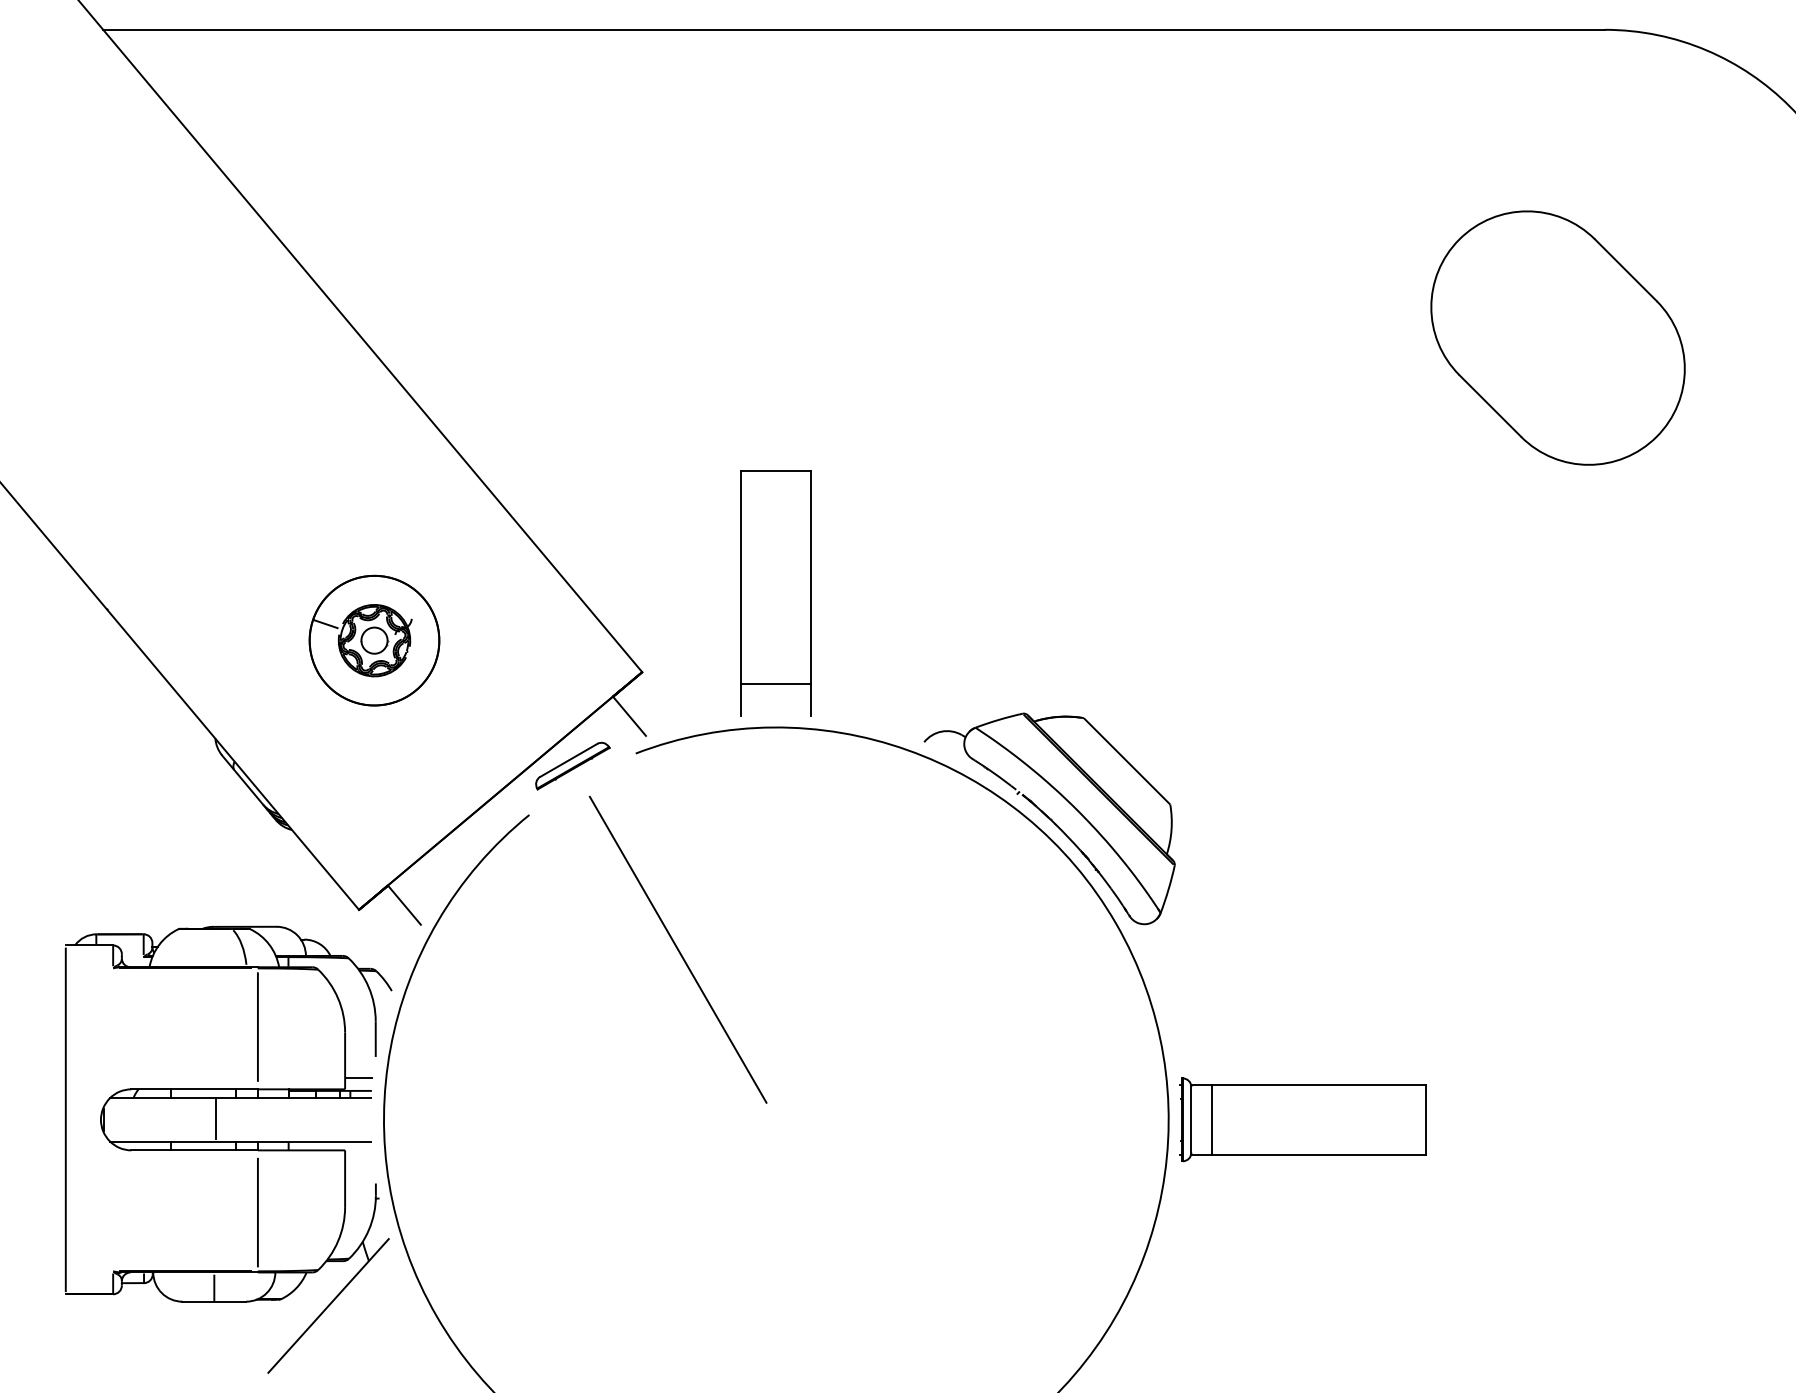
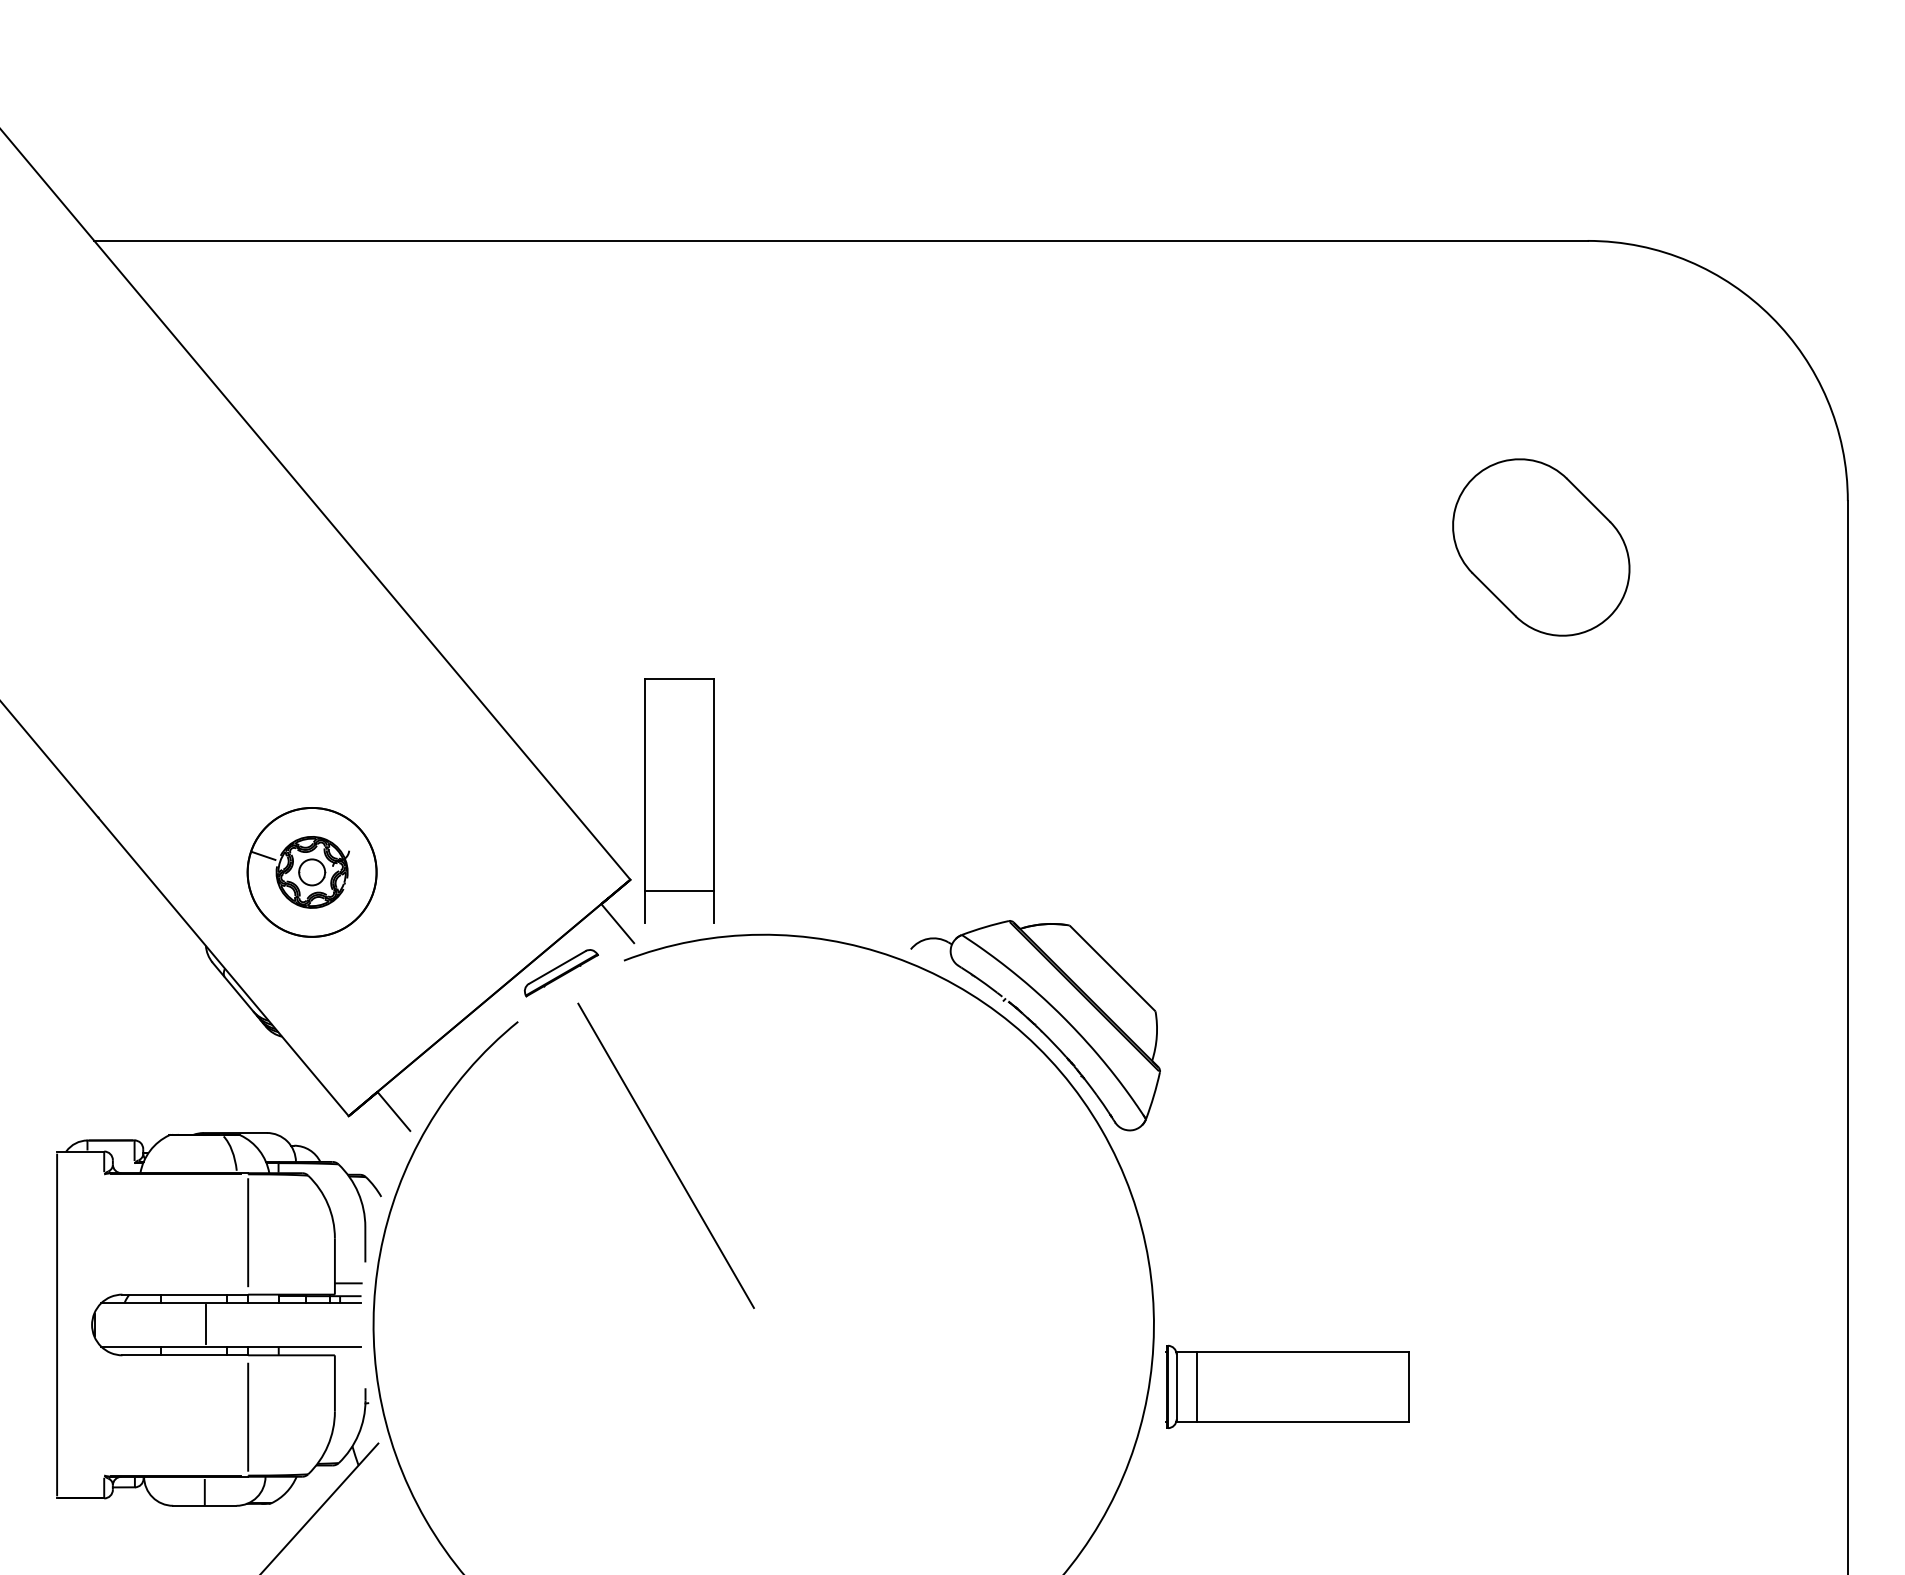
part: (1558, 338) -> (1541, 547), size x0.7
part: (776, 592) -> (679, 800), moved
part: (373, 640) -> (311, 872), moved
part: (1302, 1119) -> (1287, 1386), moved

